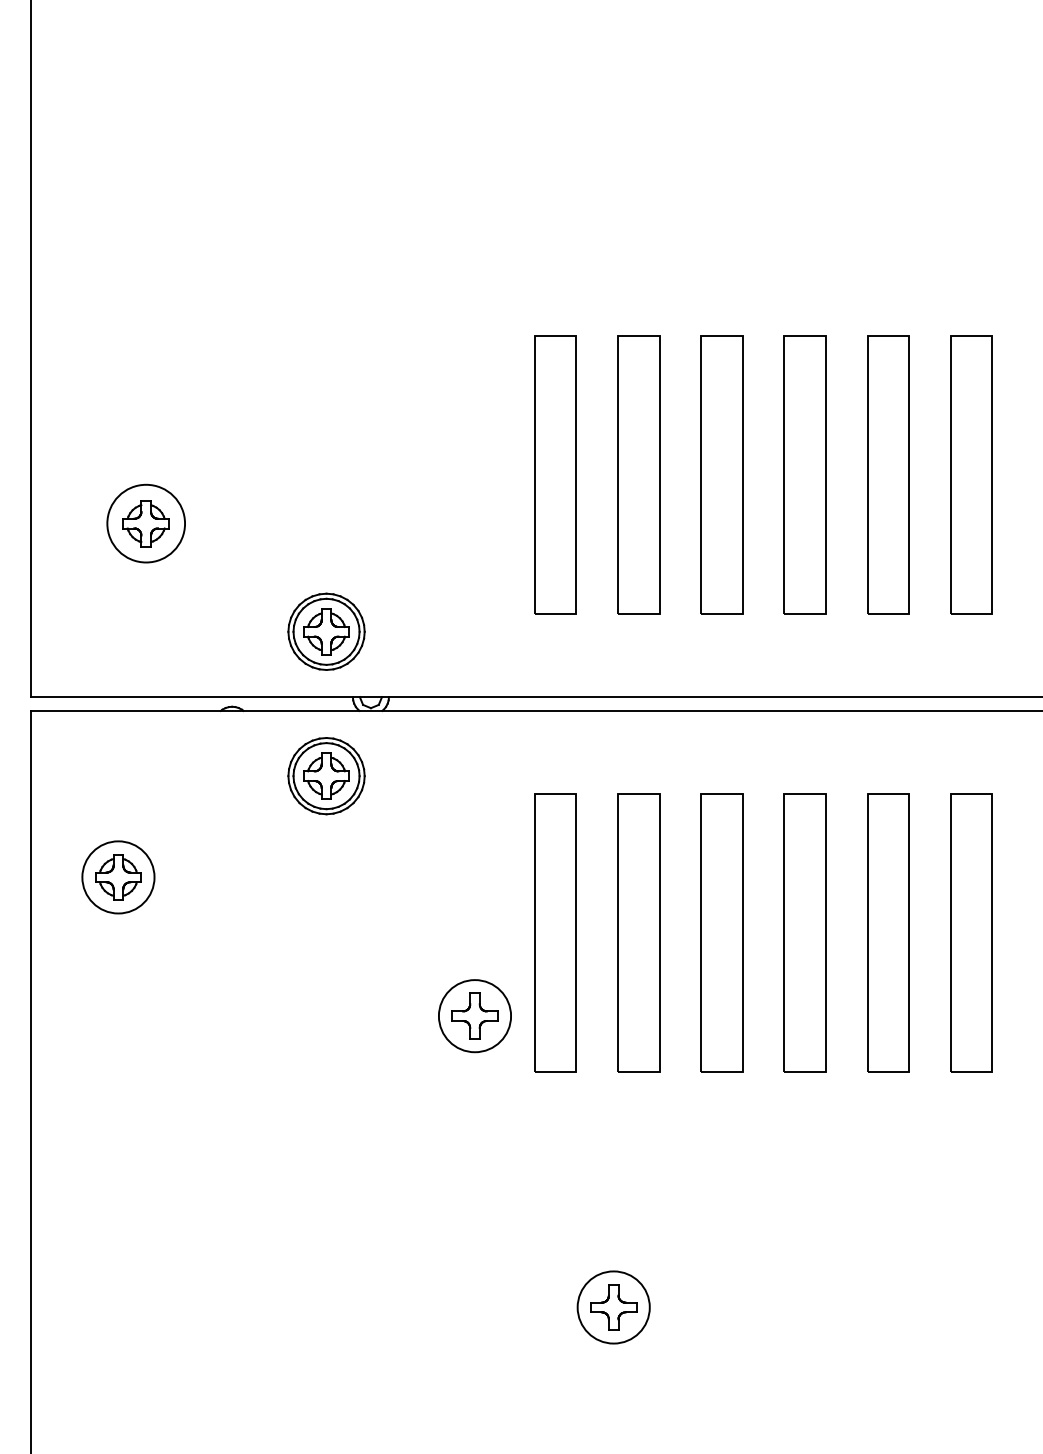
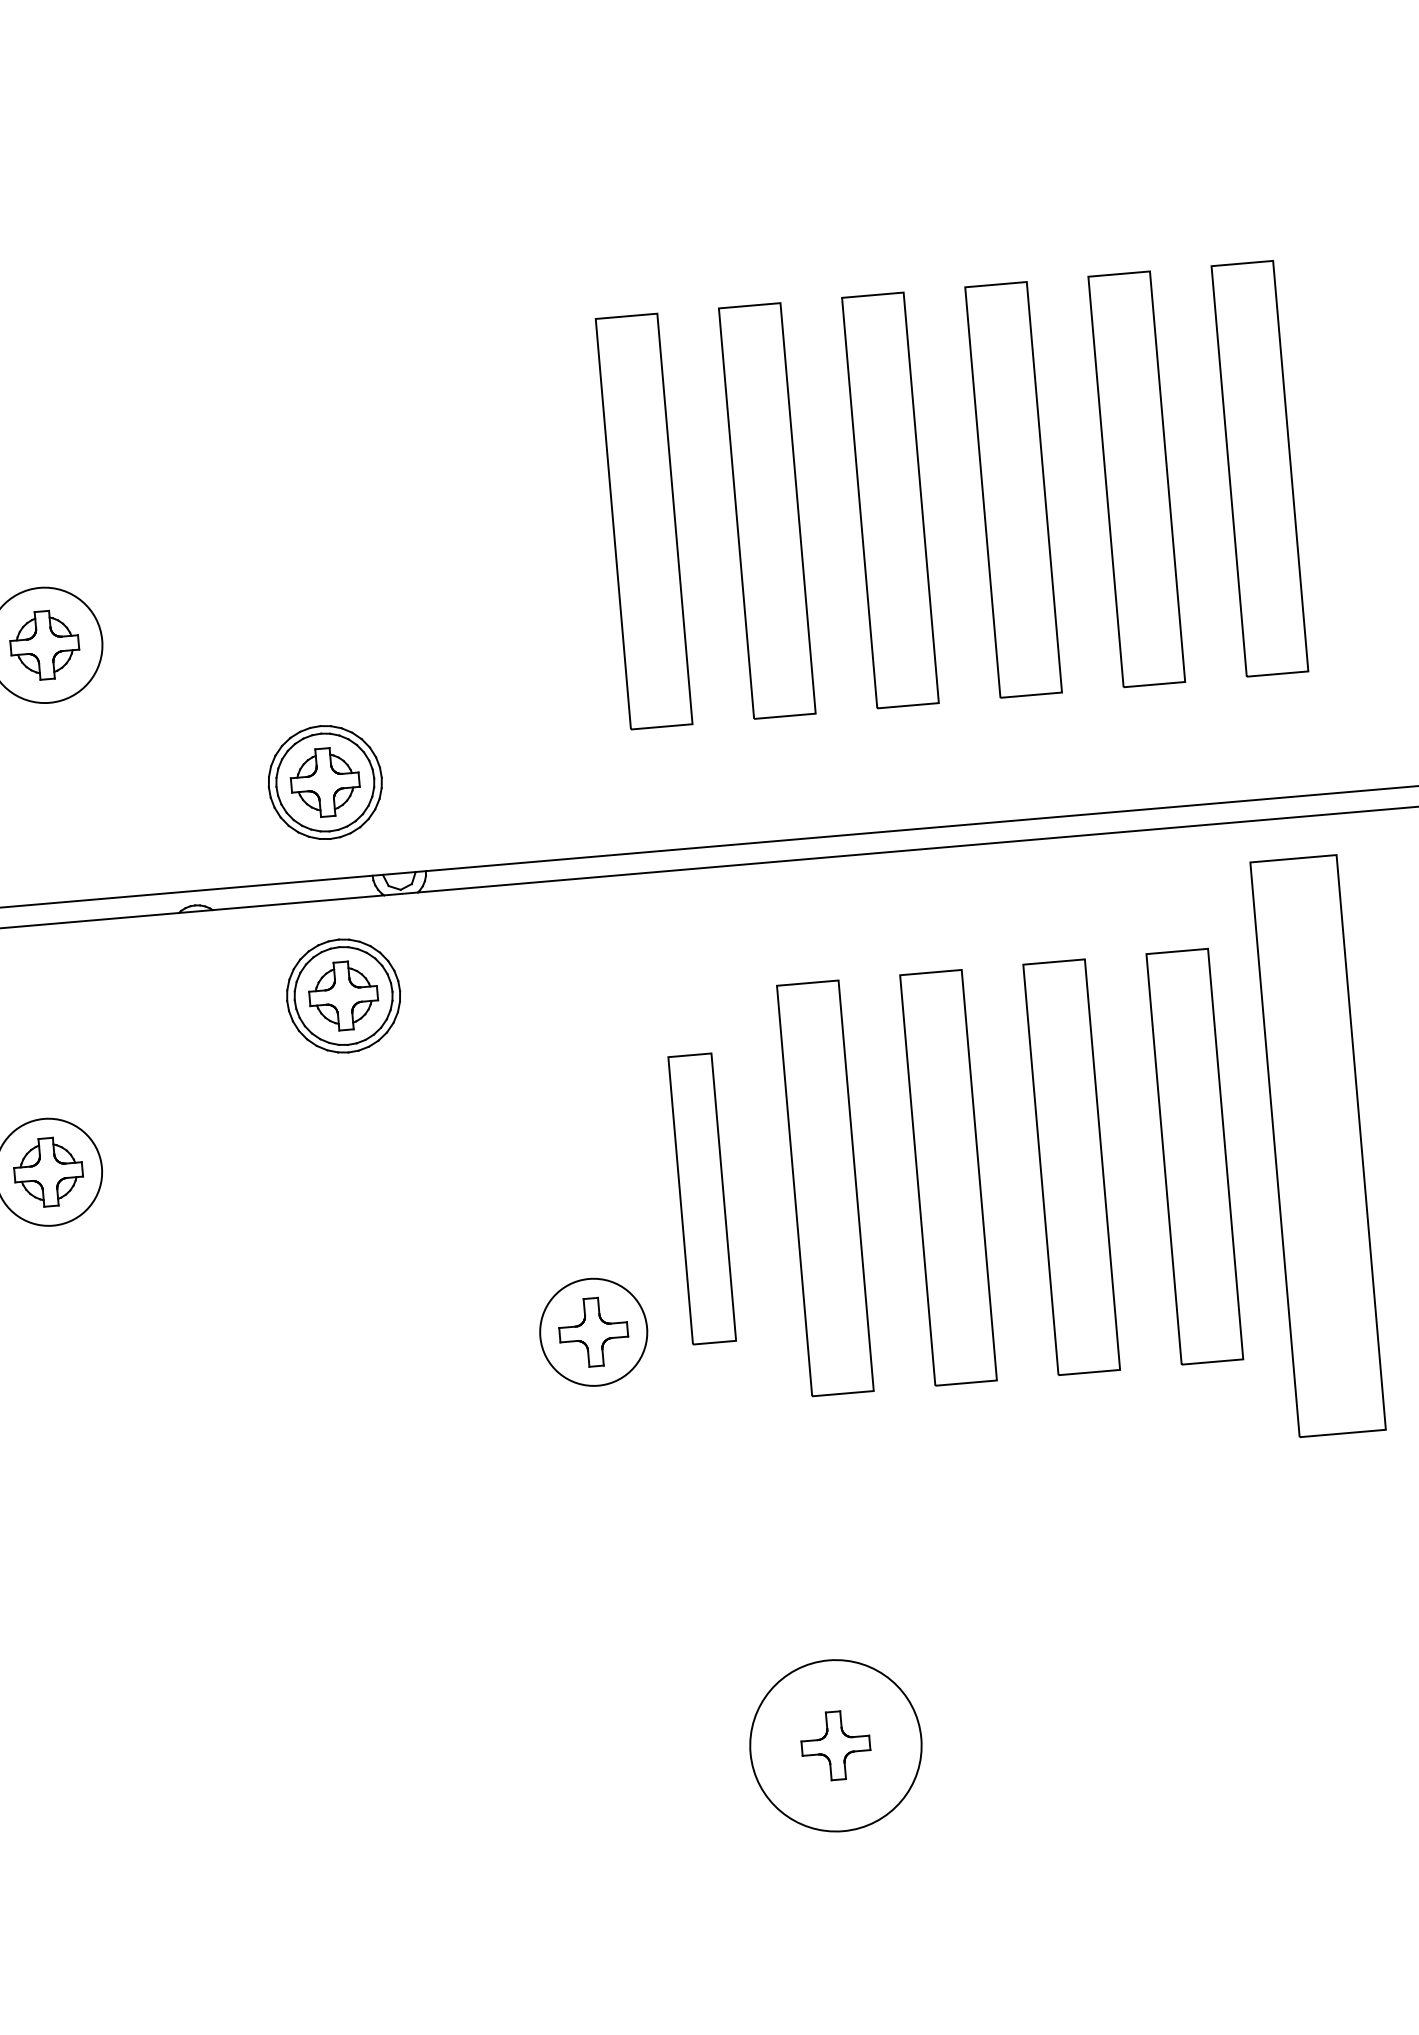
part: (555, 932) -> (702, 1198), size x0.7
part: (971, 932) -> (1317, 1145), size x1.4
circle: (613, 1307) -> (835, 1745), size x1.6

